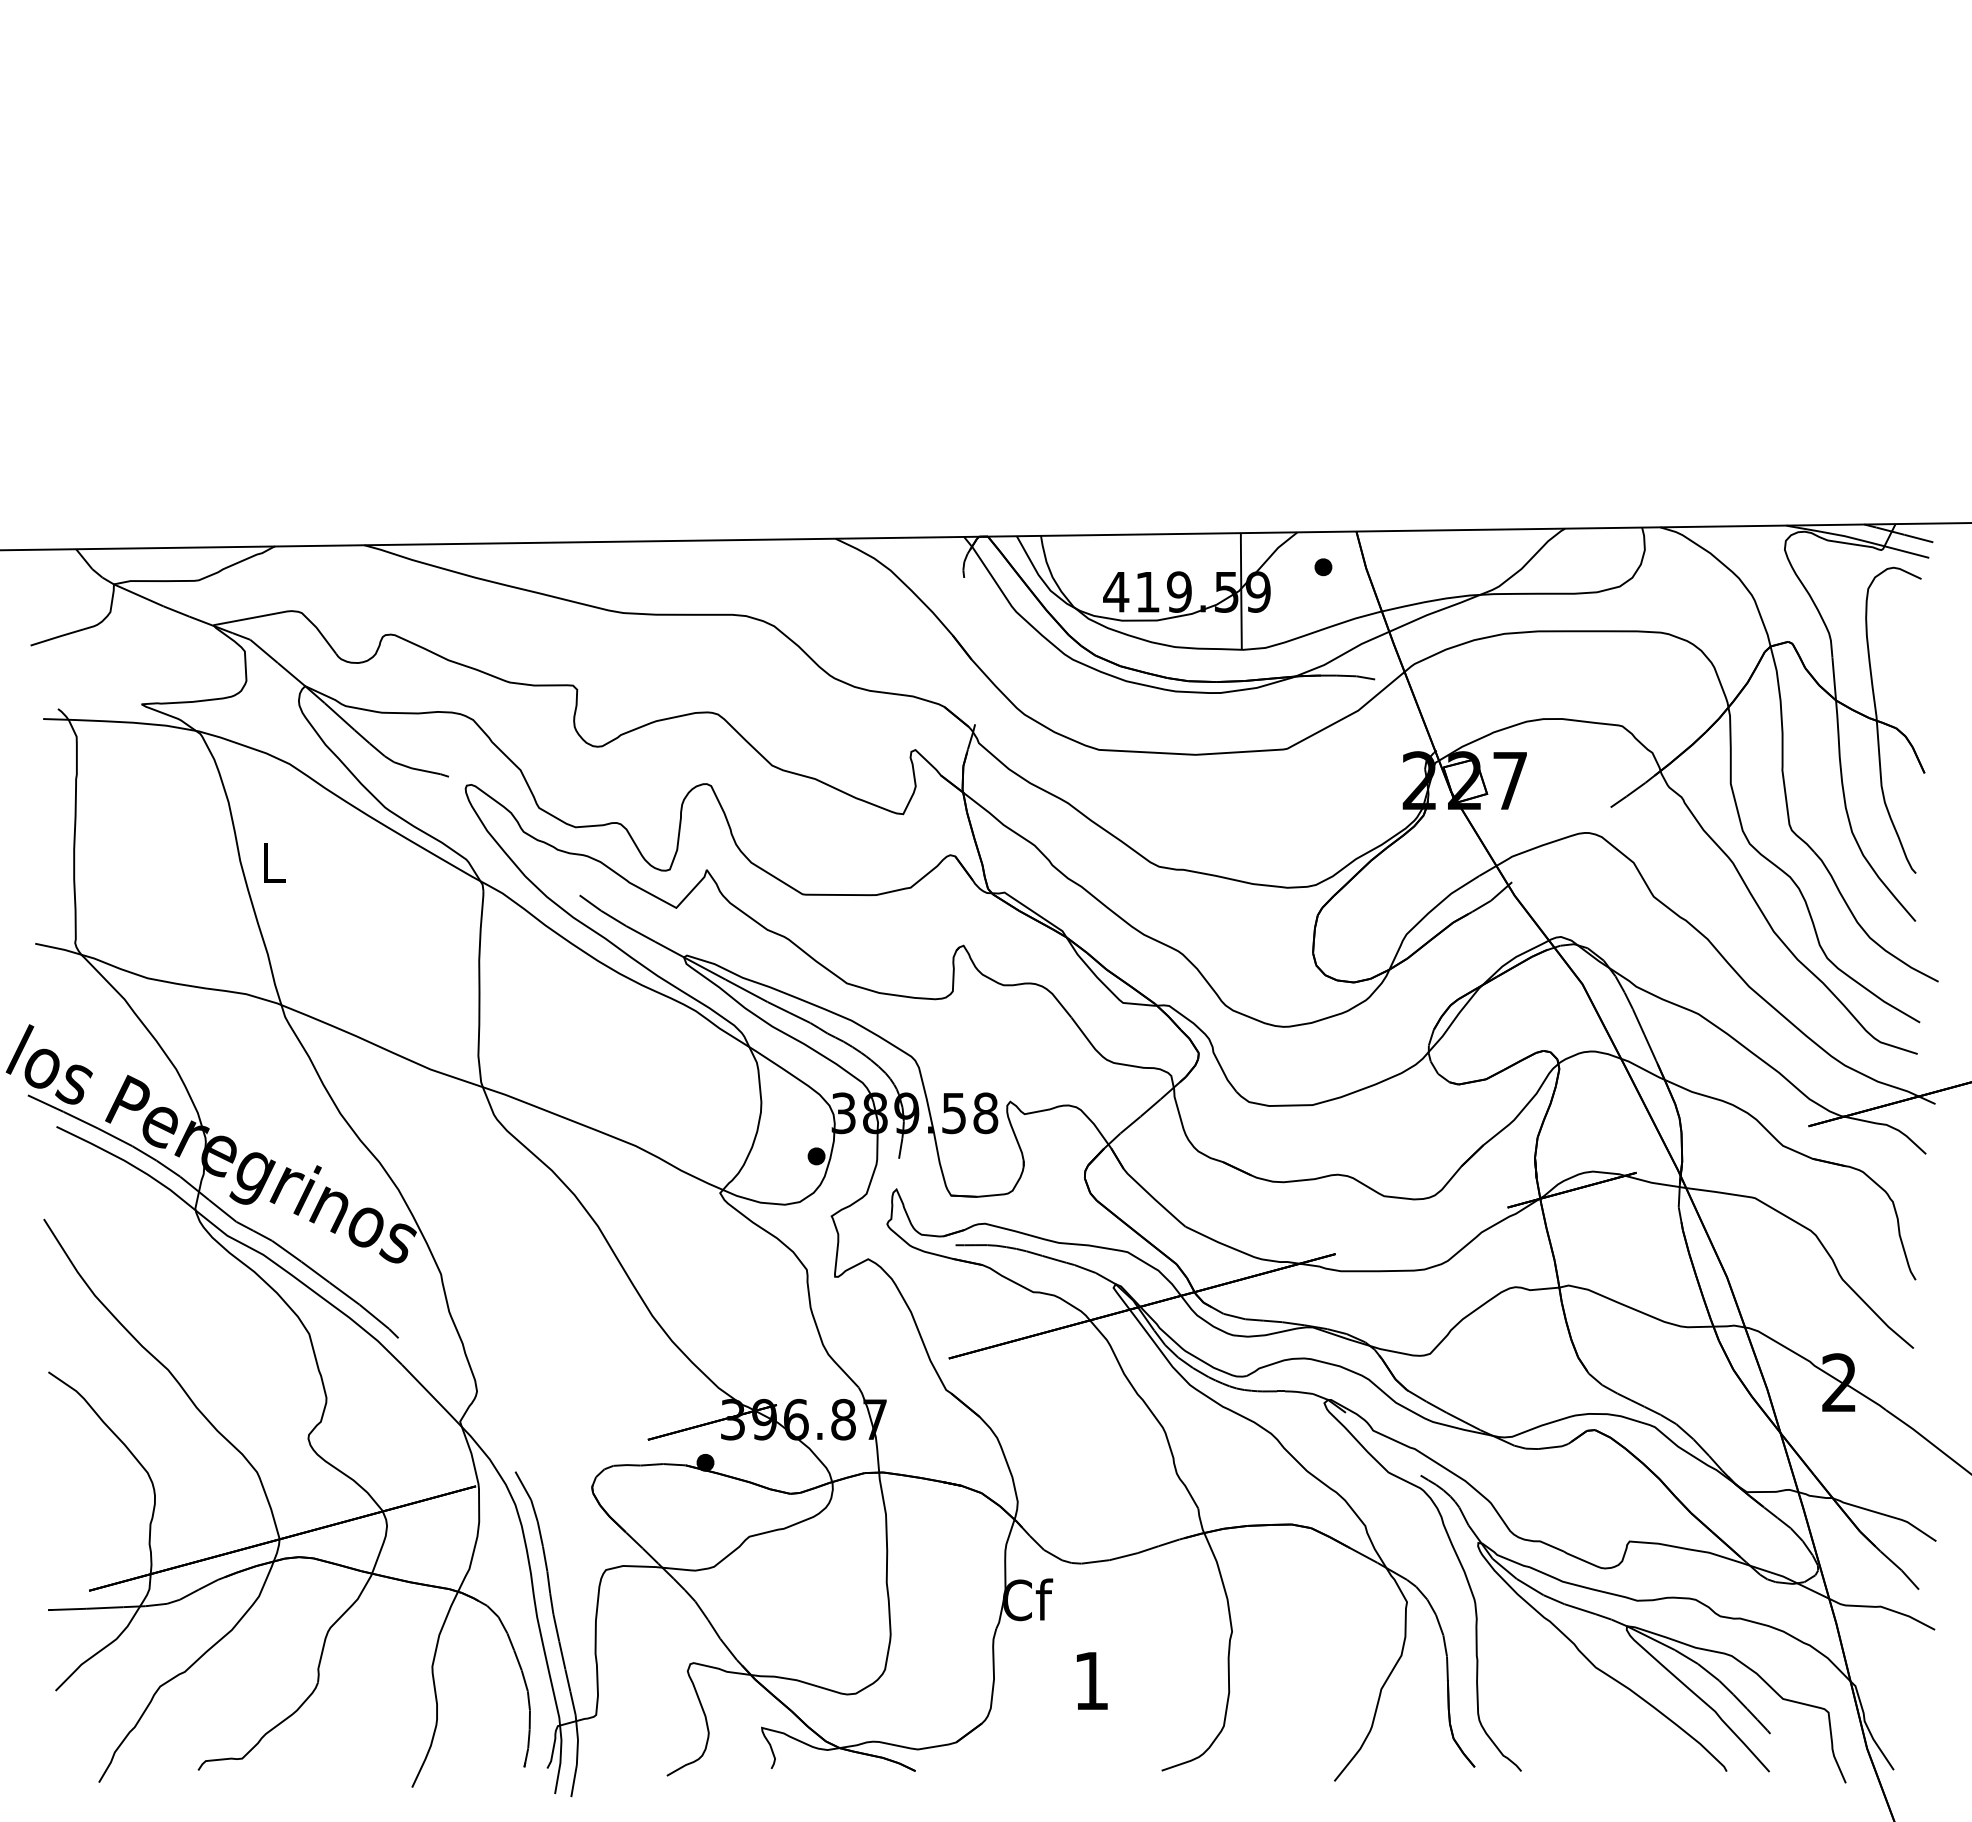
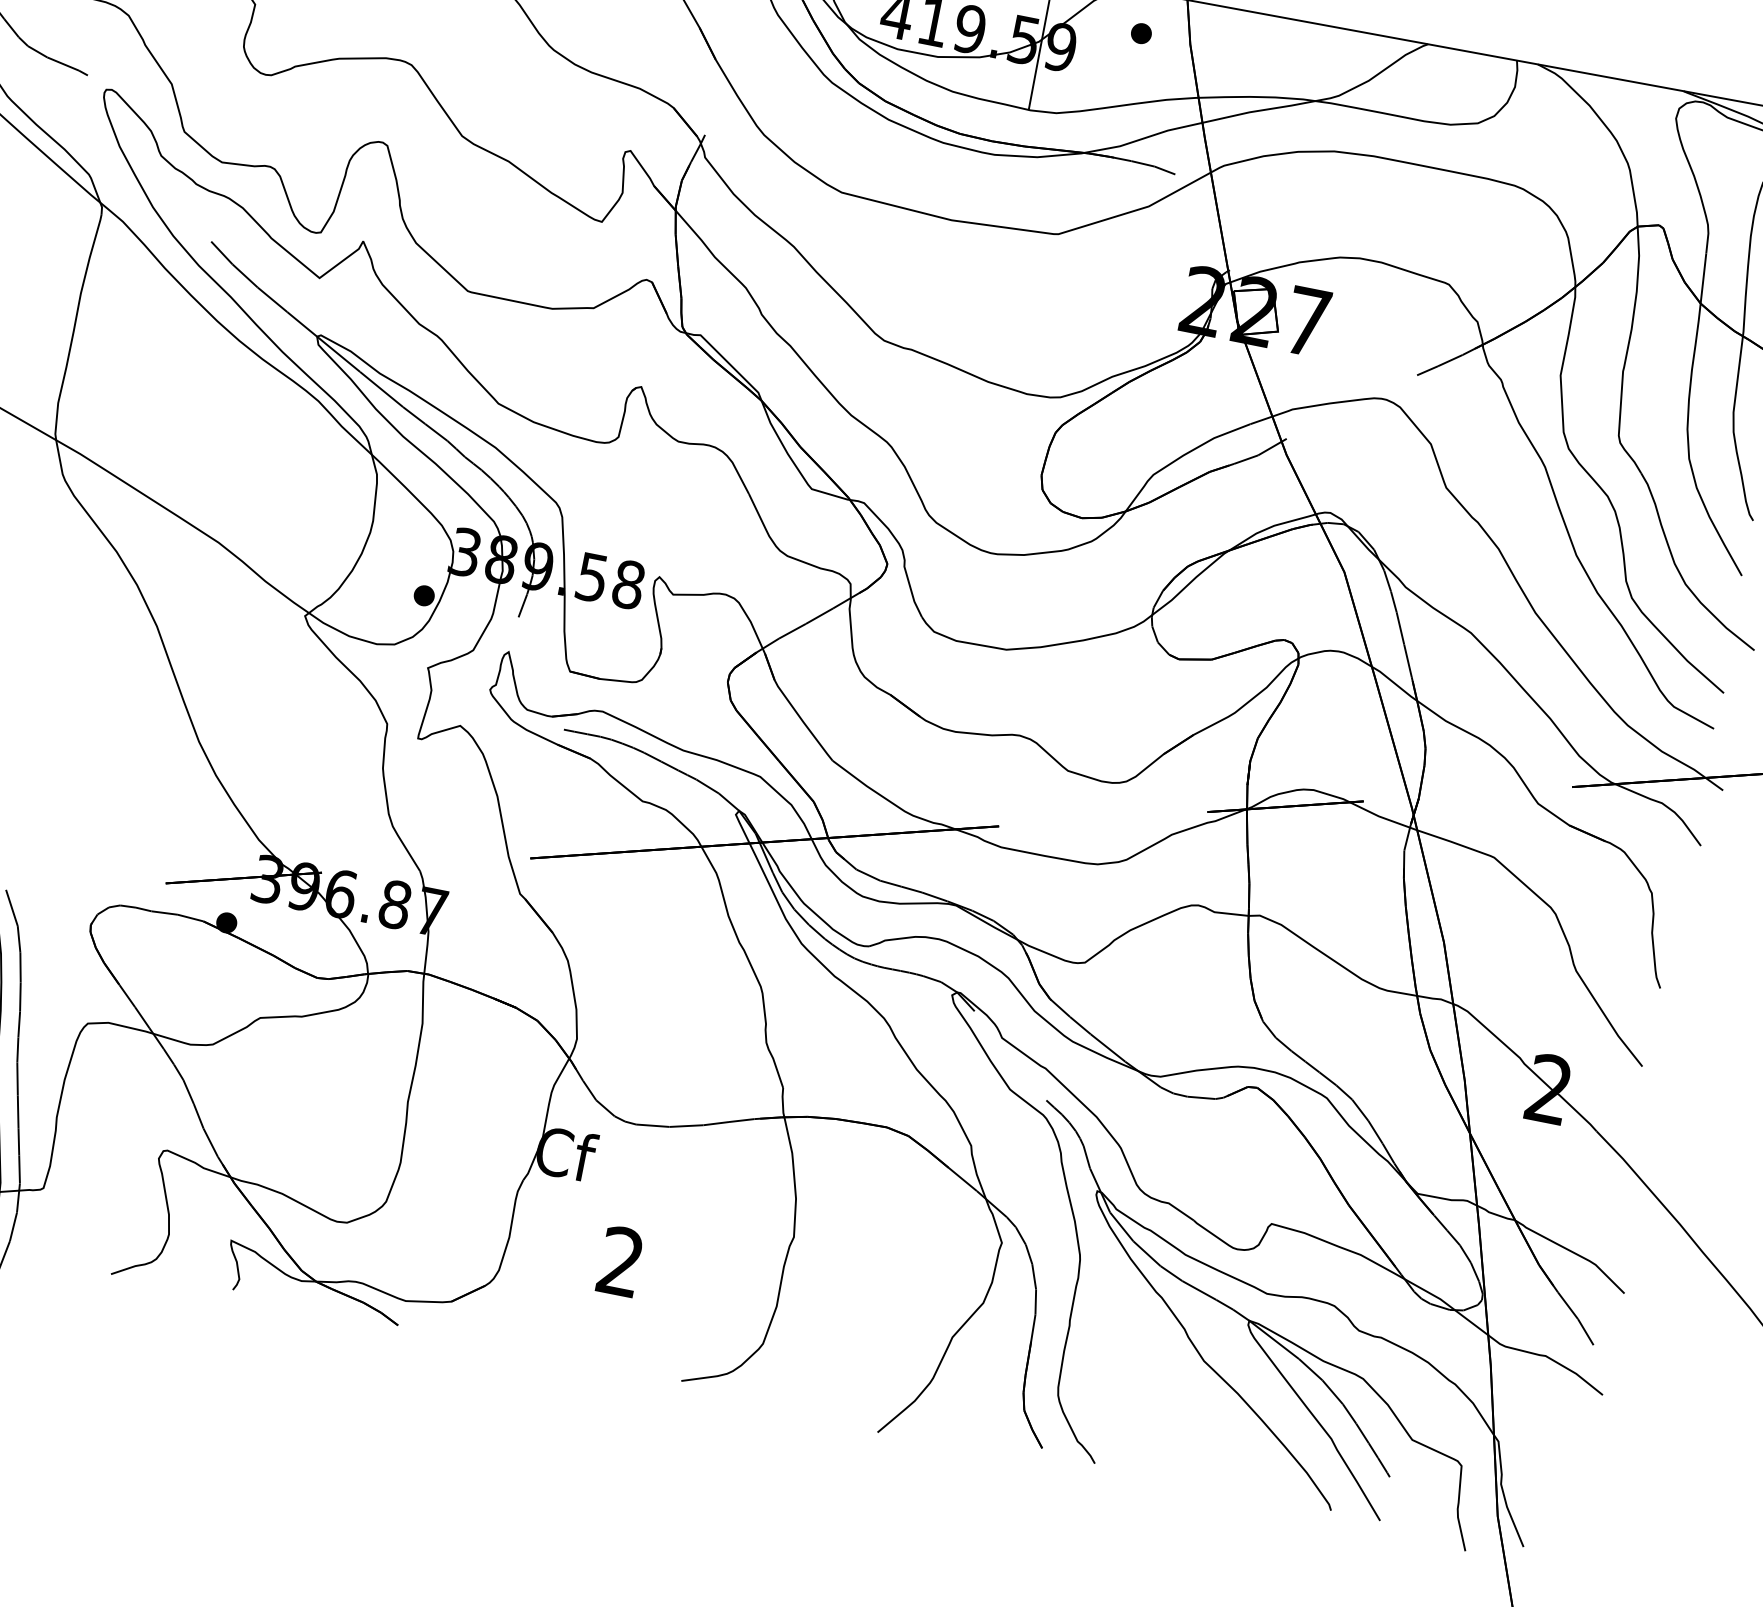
text: (1090, 1680) -> (619, 1260), 1 -> 2

